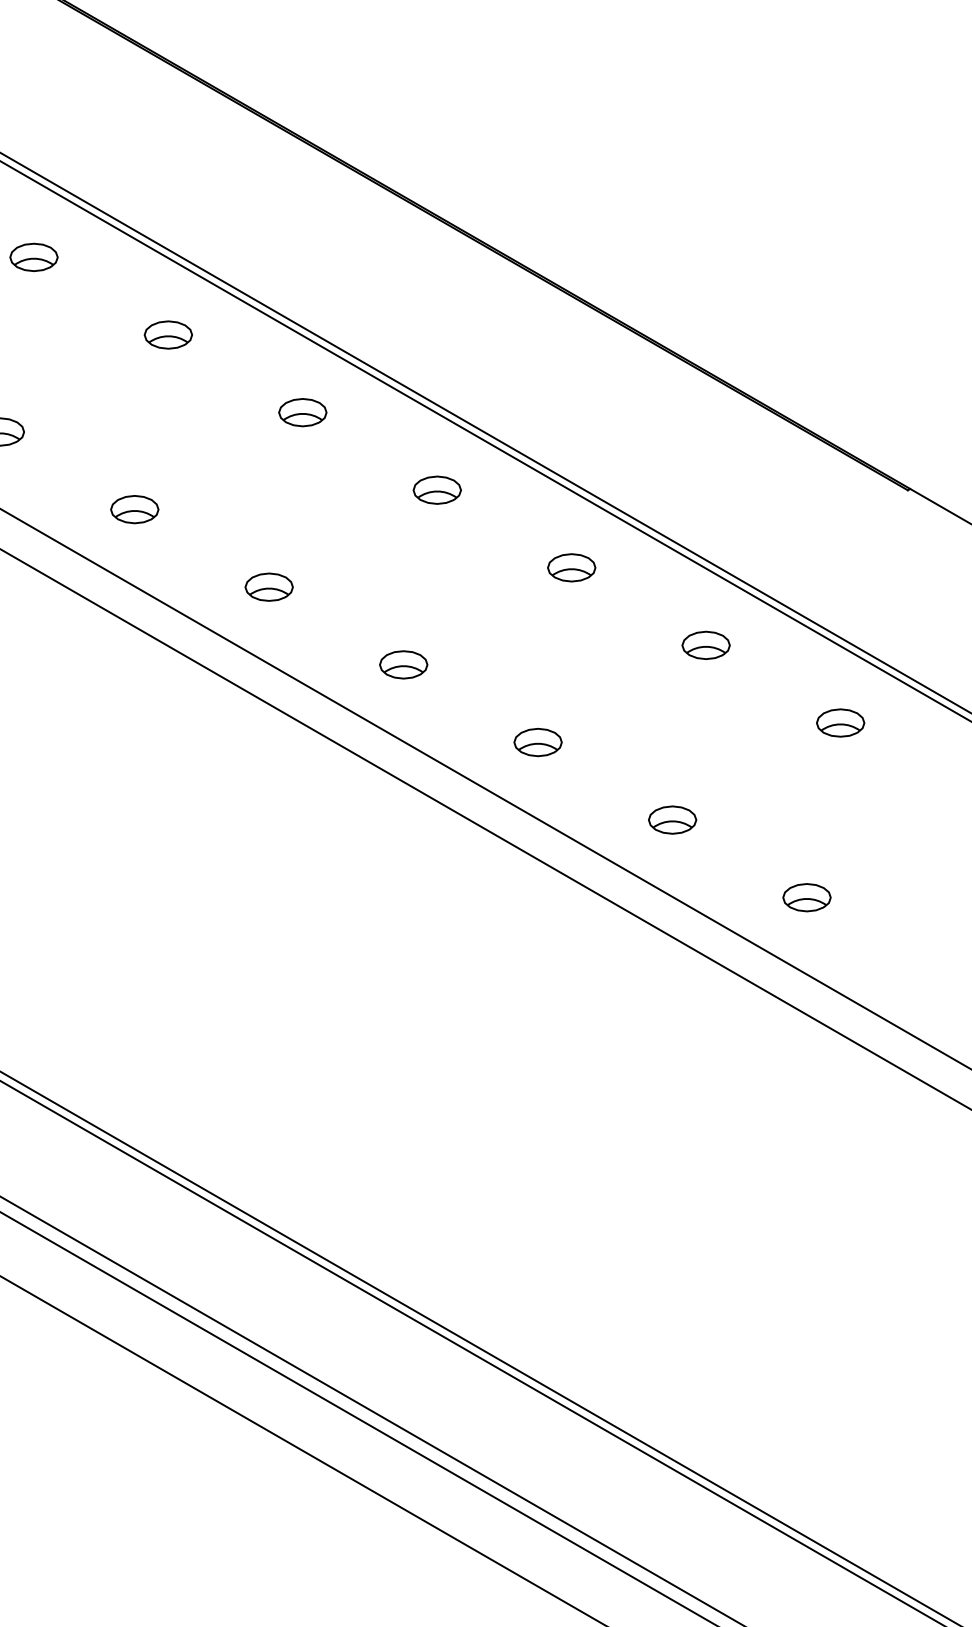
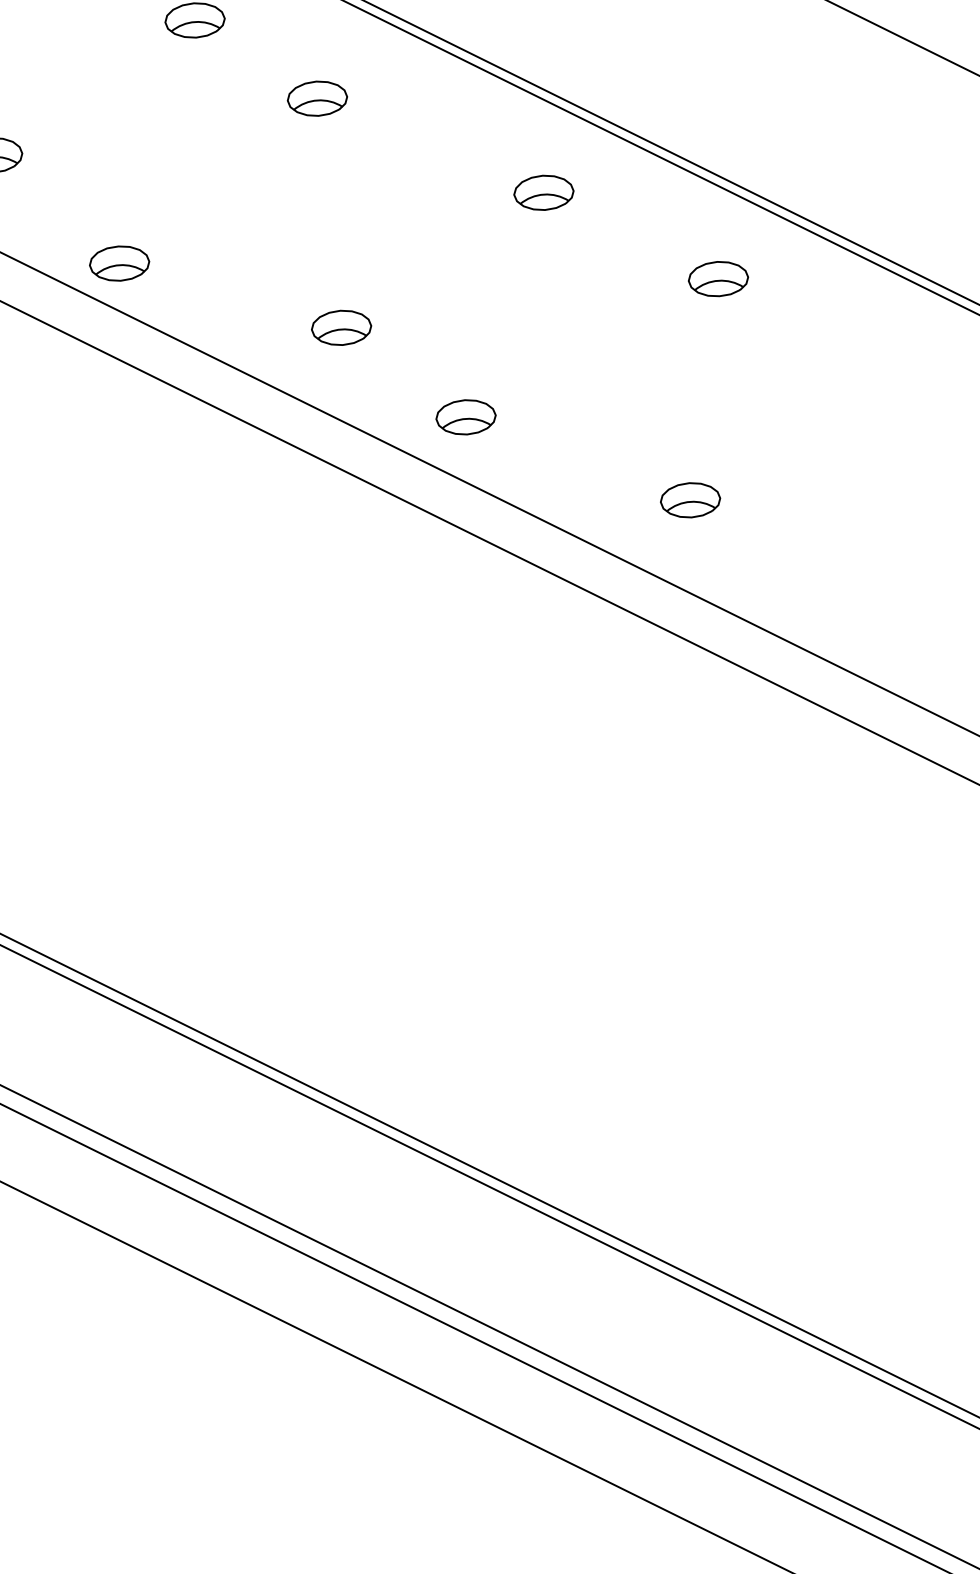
part: (571, 567) -> (317, 98), moved
part: (403, 664) -> (119, 263), moved
part: (672, 819) -> (465, 416), moved

